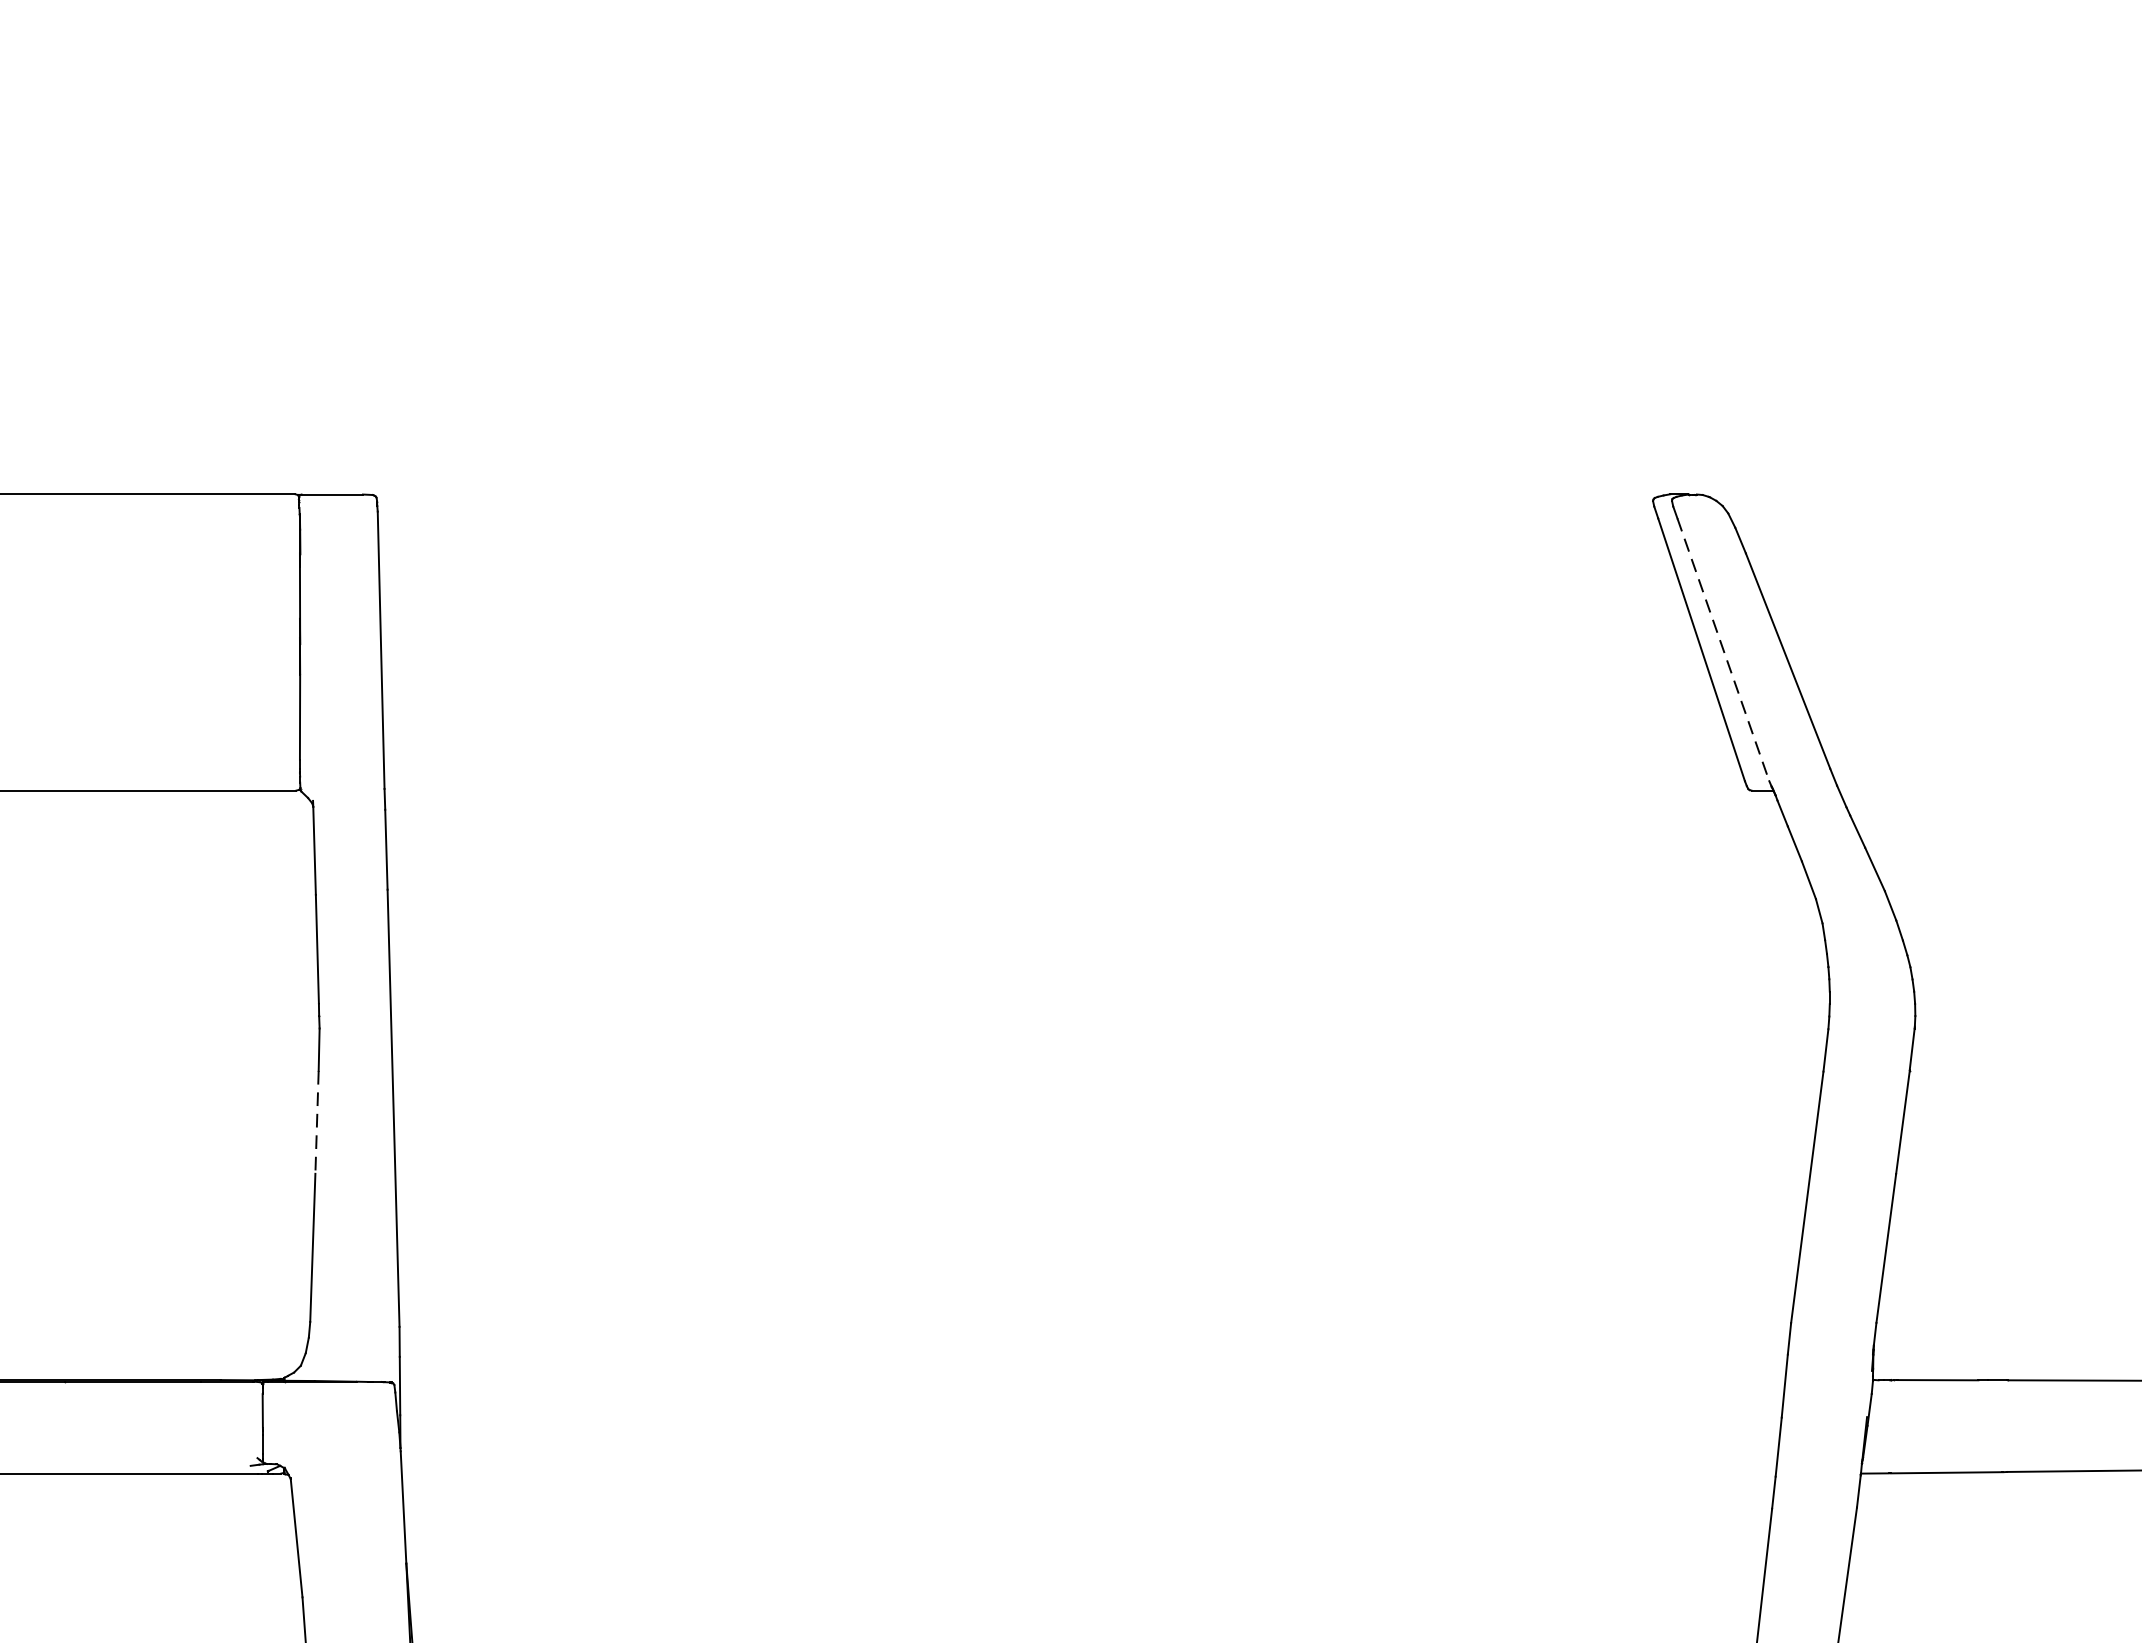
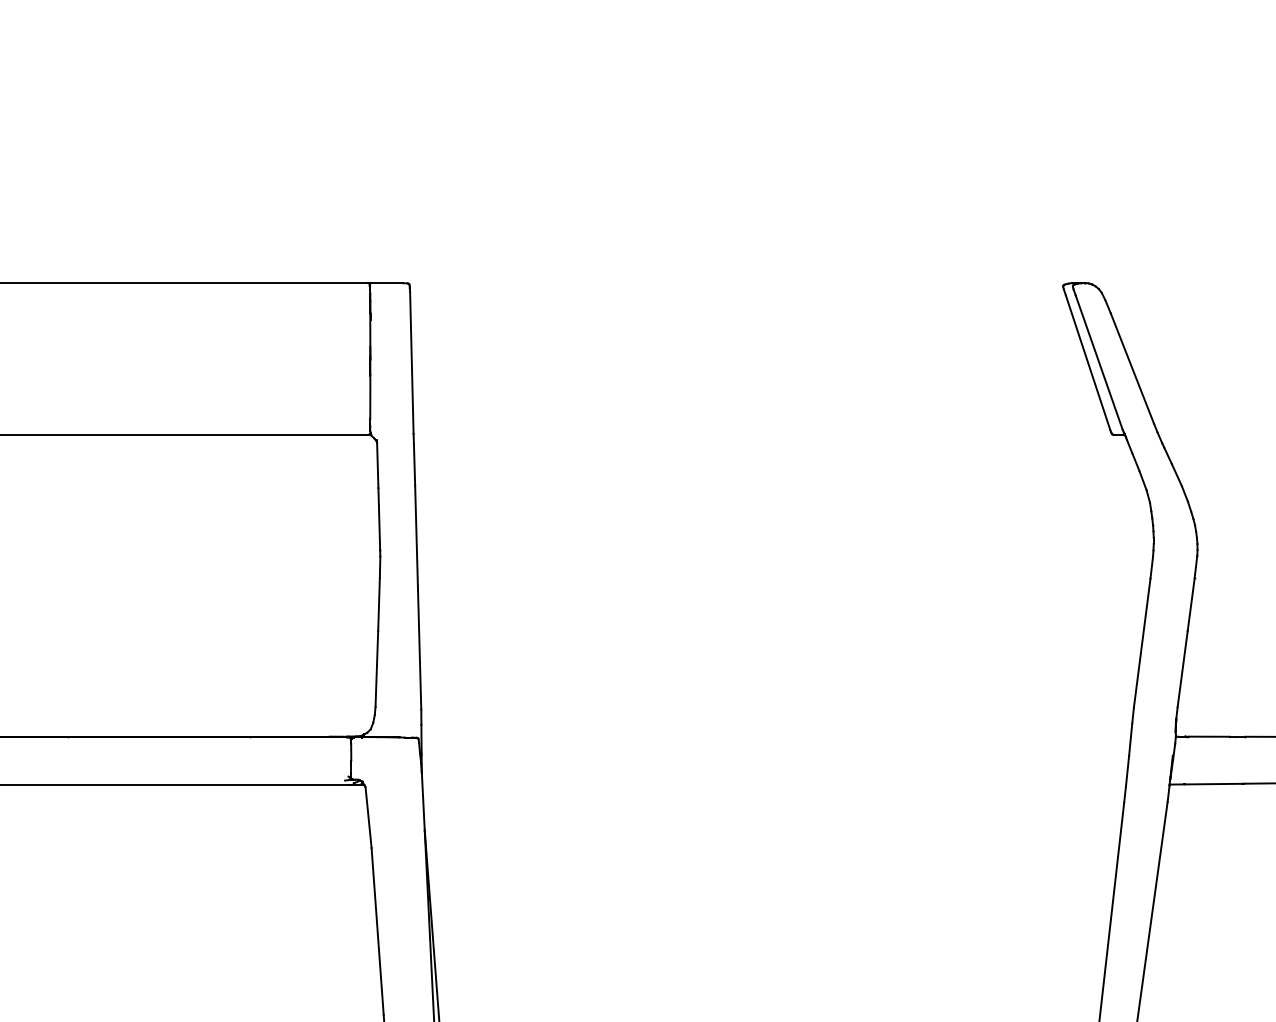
line: (1723, 651) -> (1099, 363), dashed -> solid
line: (317, 1123) -> (379, 605), dashed -> solid

